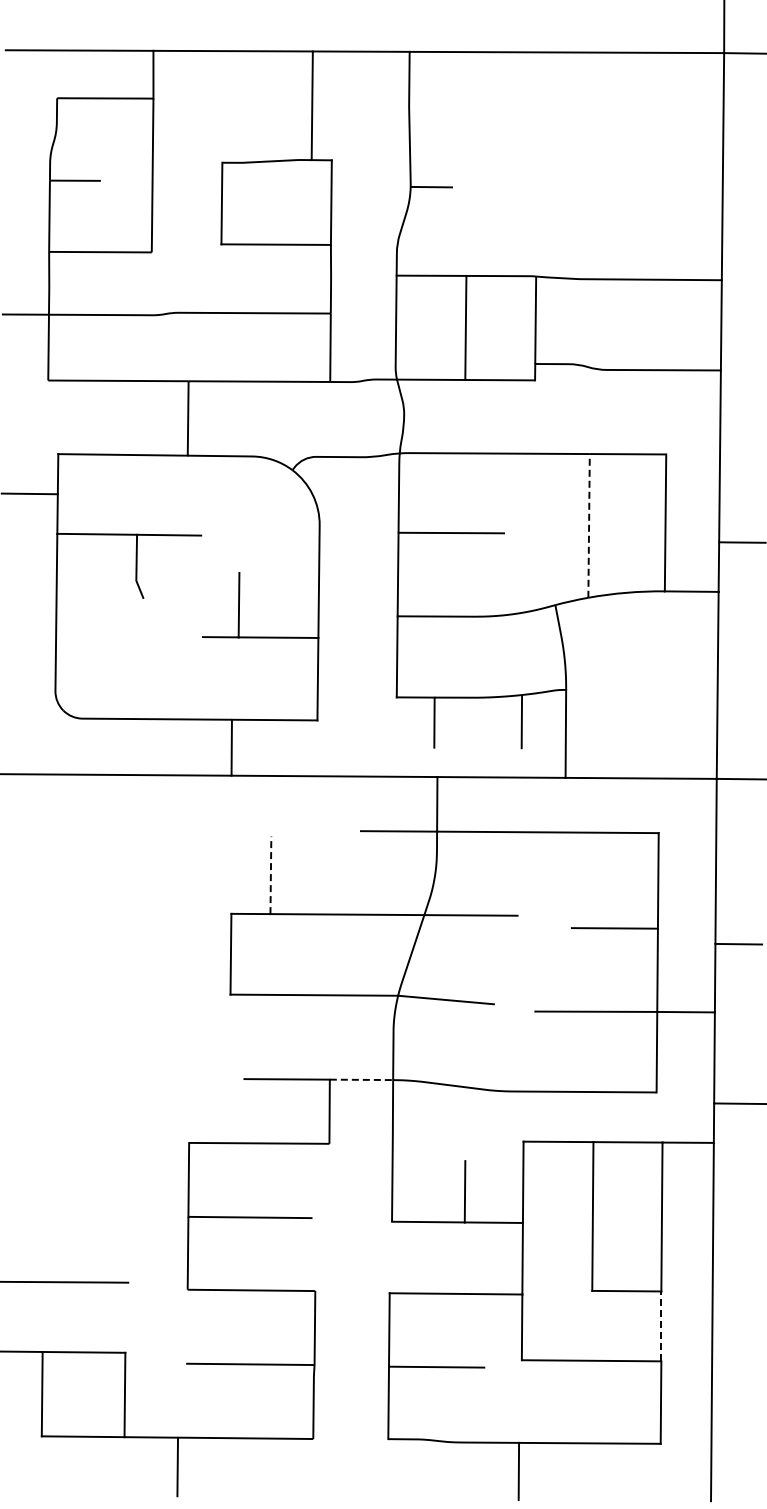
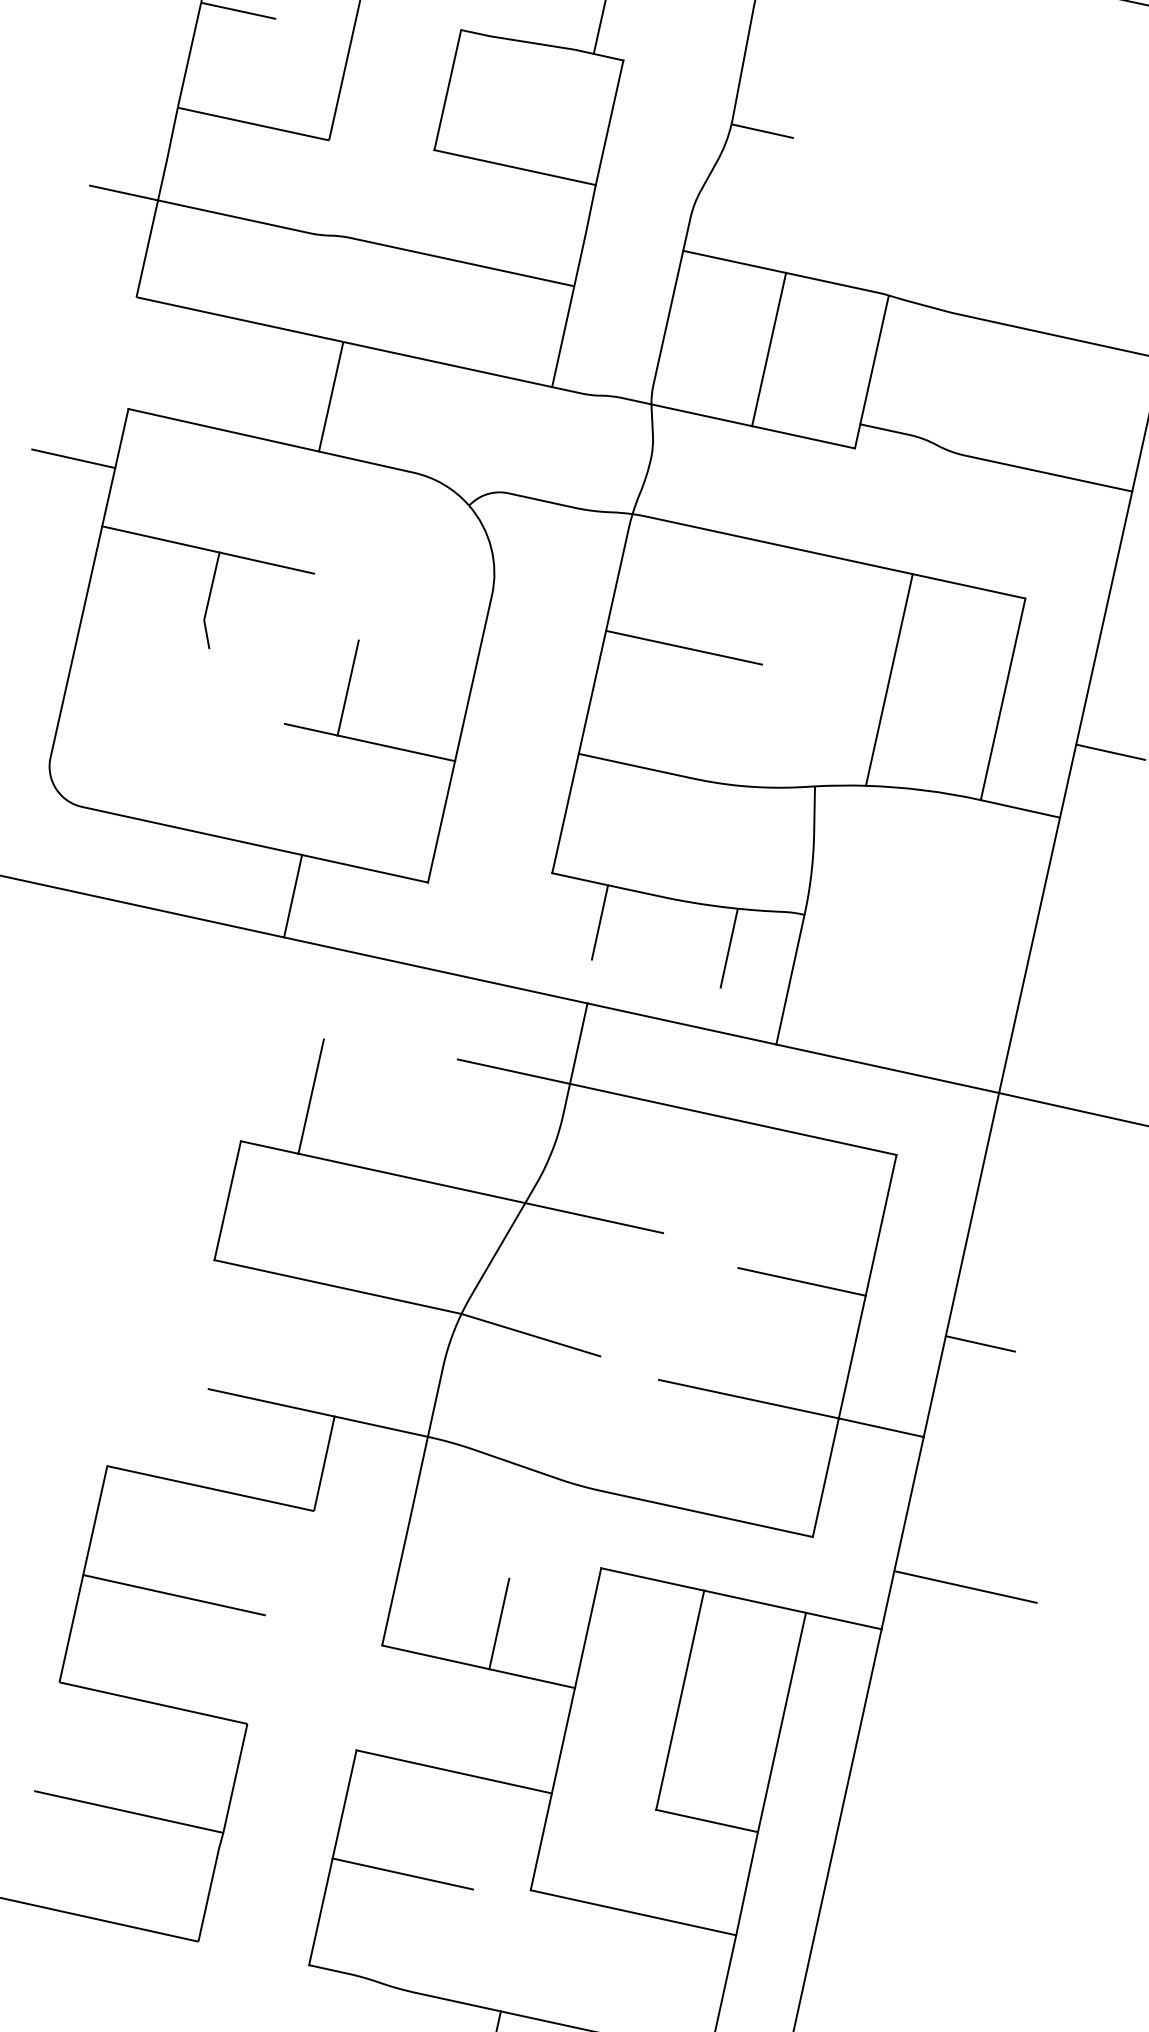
line: (589, 525) -> (890, 679), dashed -> solid
line: (270, 875) -> (310, 1096), dashed -> solid
line: (361, 1079) -> (381, 1426), dashed -> solid
line: (661, 1326) -> (747, 1883), dashed -> solid

